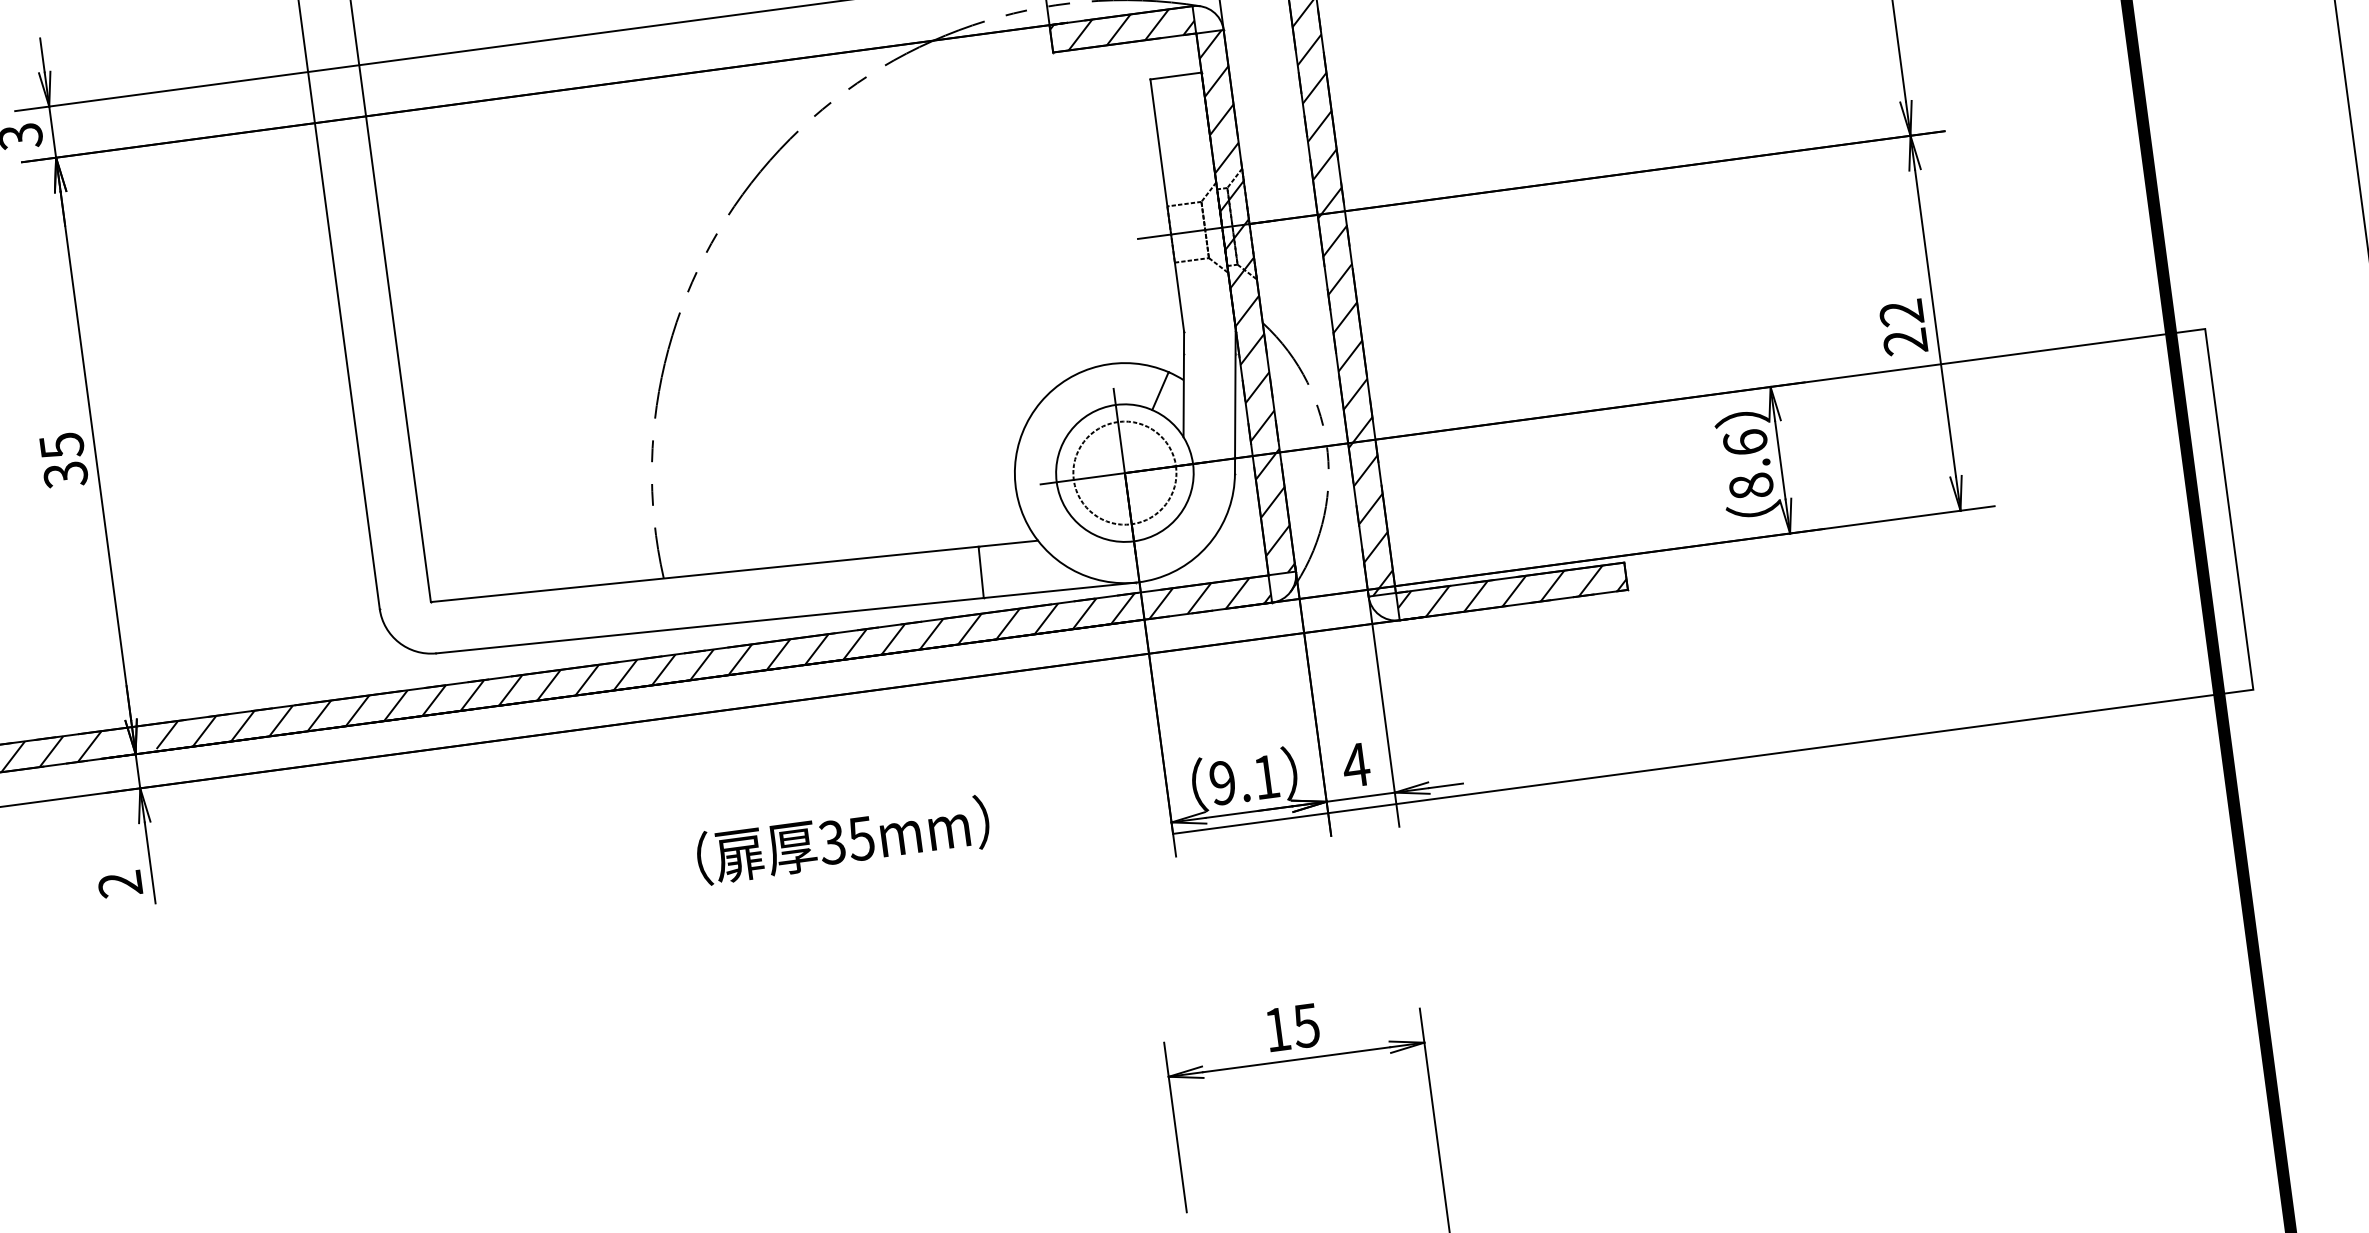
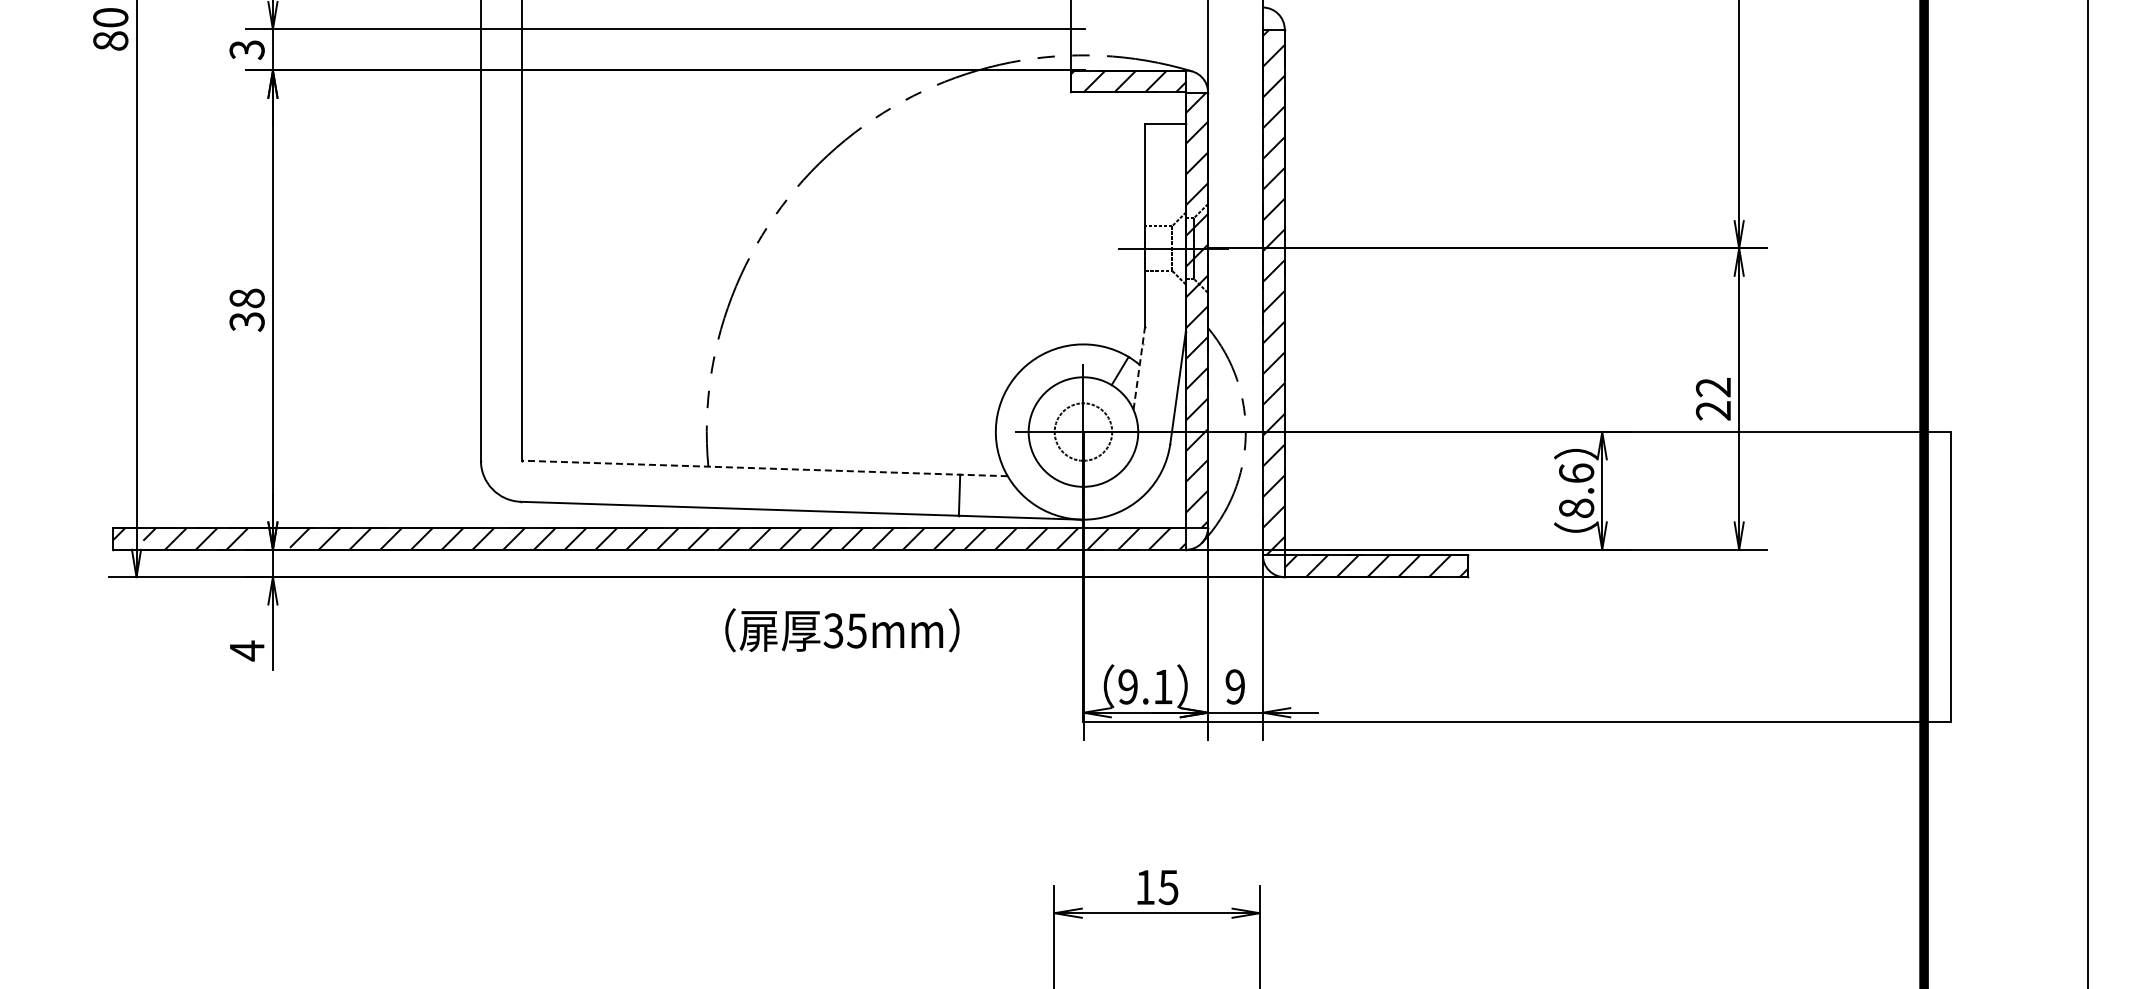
line: (1184, 384) -> (1139, 368), solid -> dashed
text: (61, 445) -> (246, 298), 35 -> 38
circle: (1124, 472) -> (1083, 431), size x0.7
line: (733, 571) -> (764, 468), solid -> dashed
text: (1355, 764) -> (1234, 686), 4 -> 9
text: (843, 840) -> (842, 630), moved
text: (119, 884) -> (246, 650), 2 -> 4

